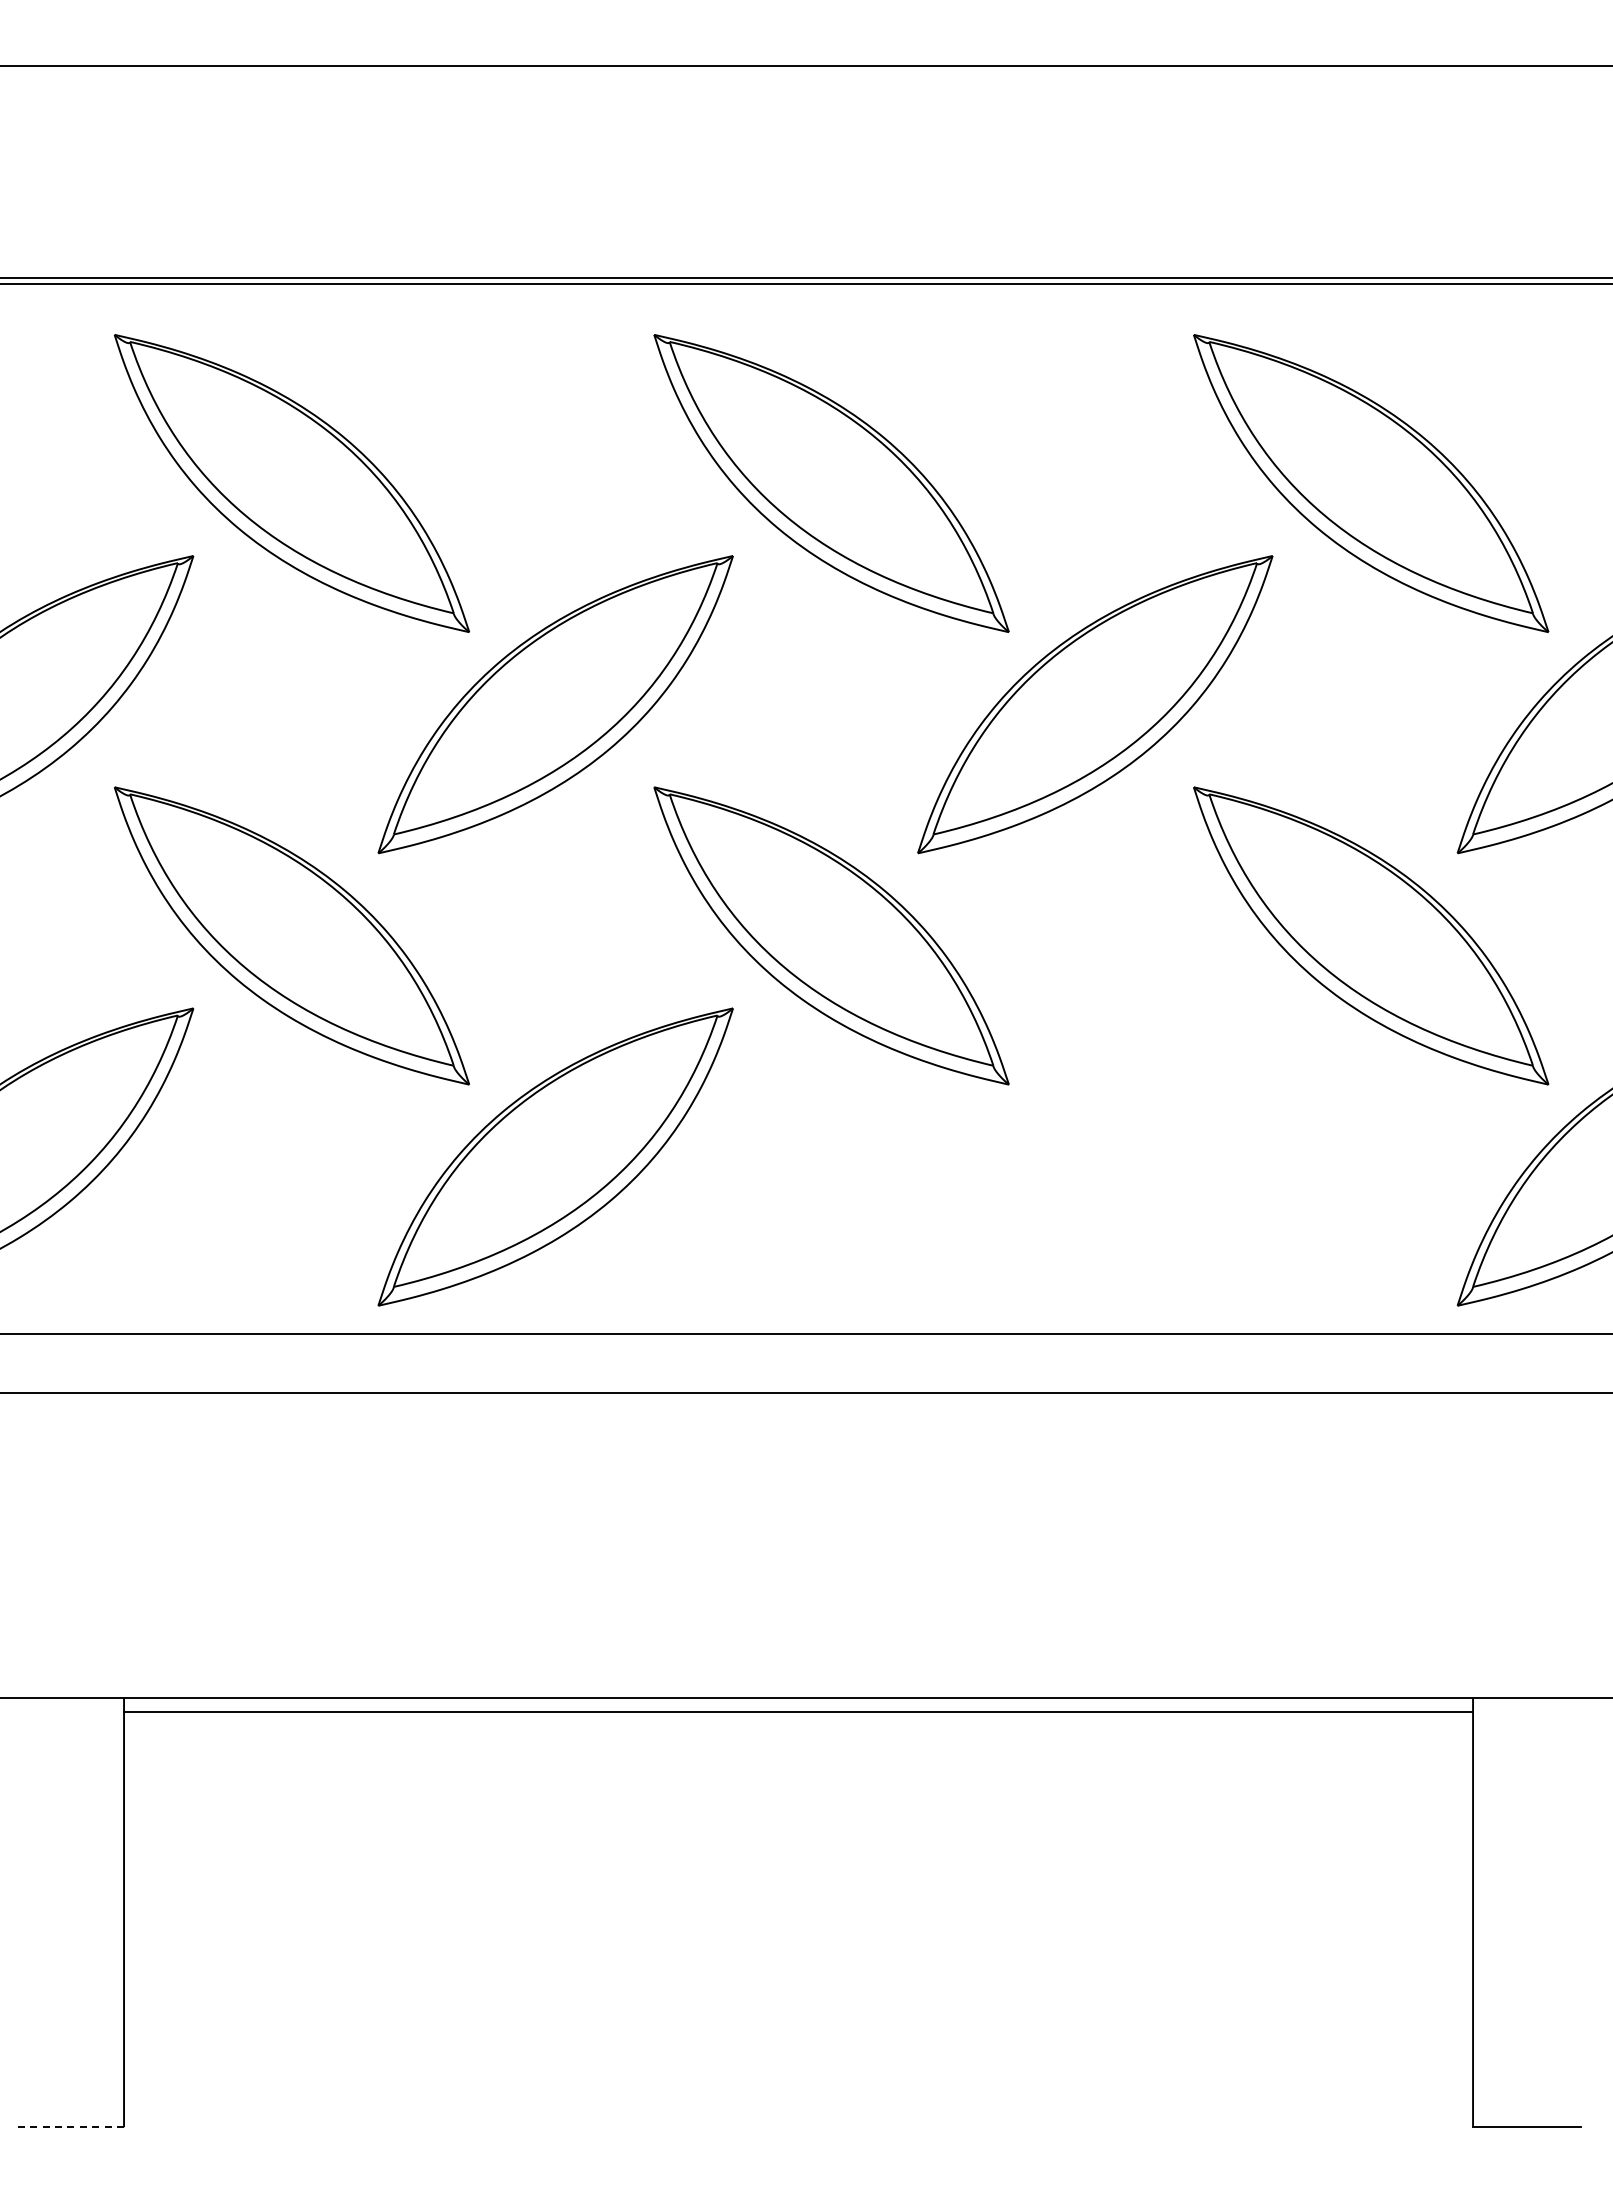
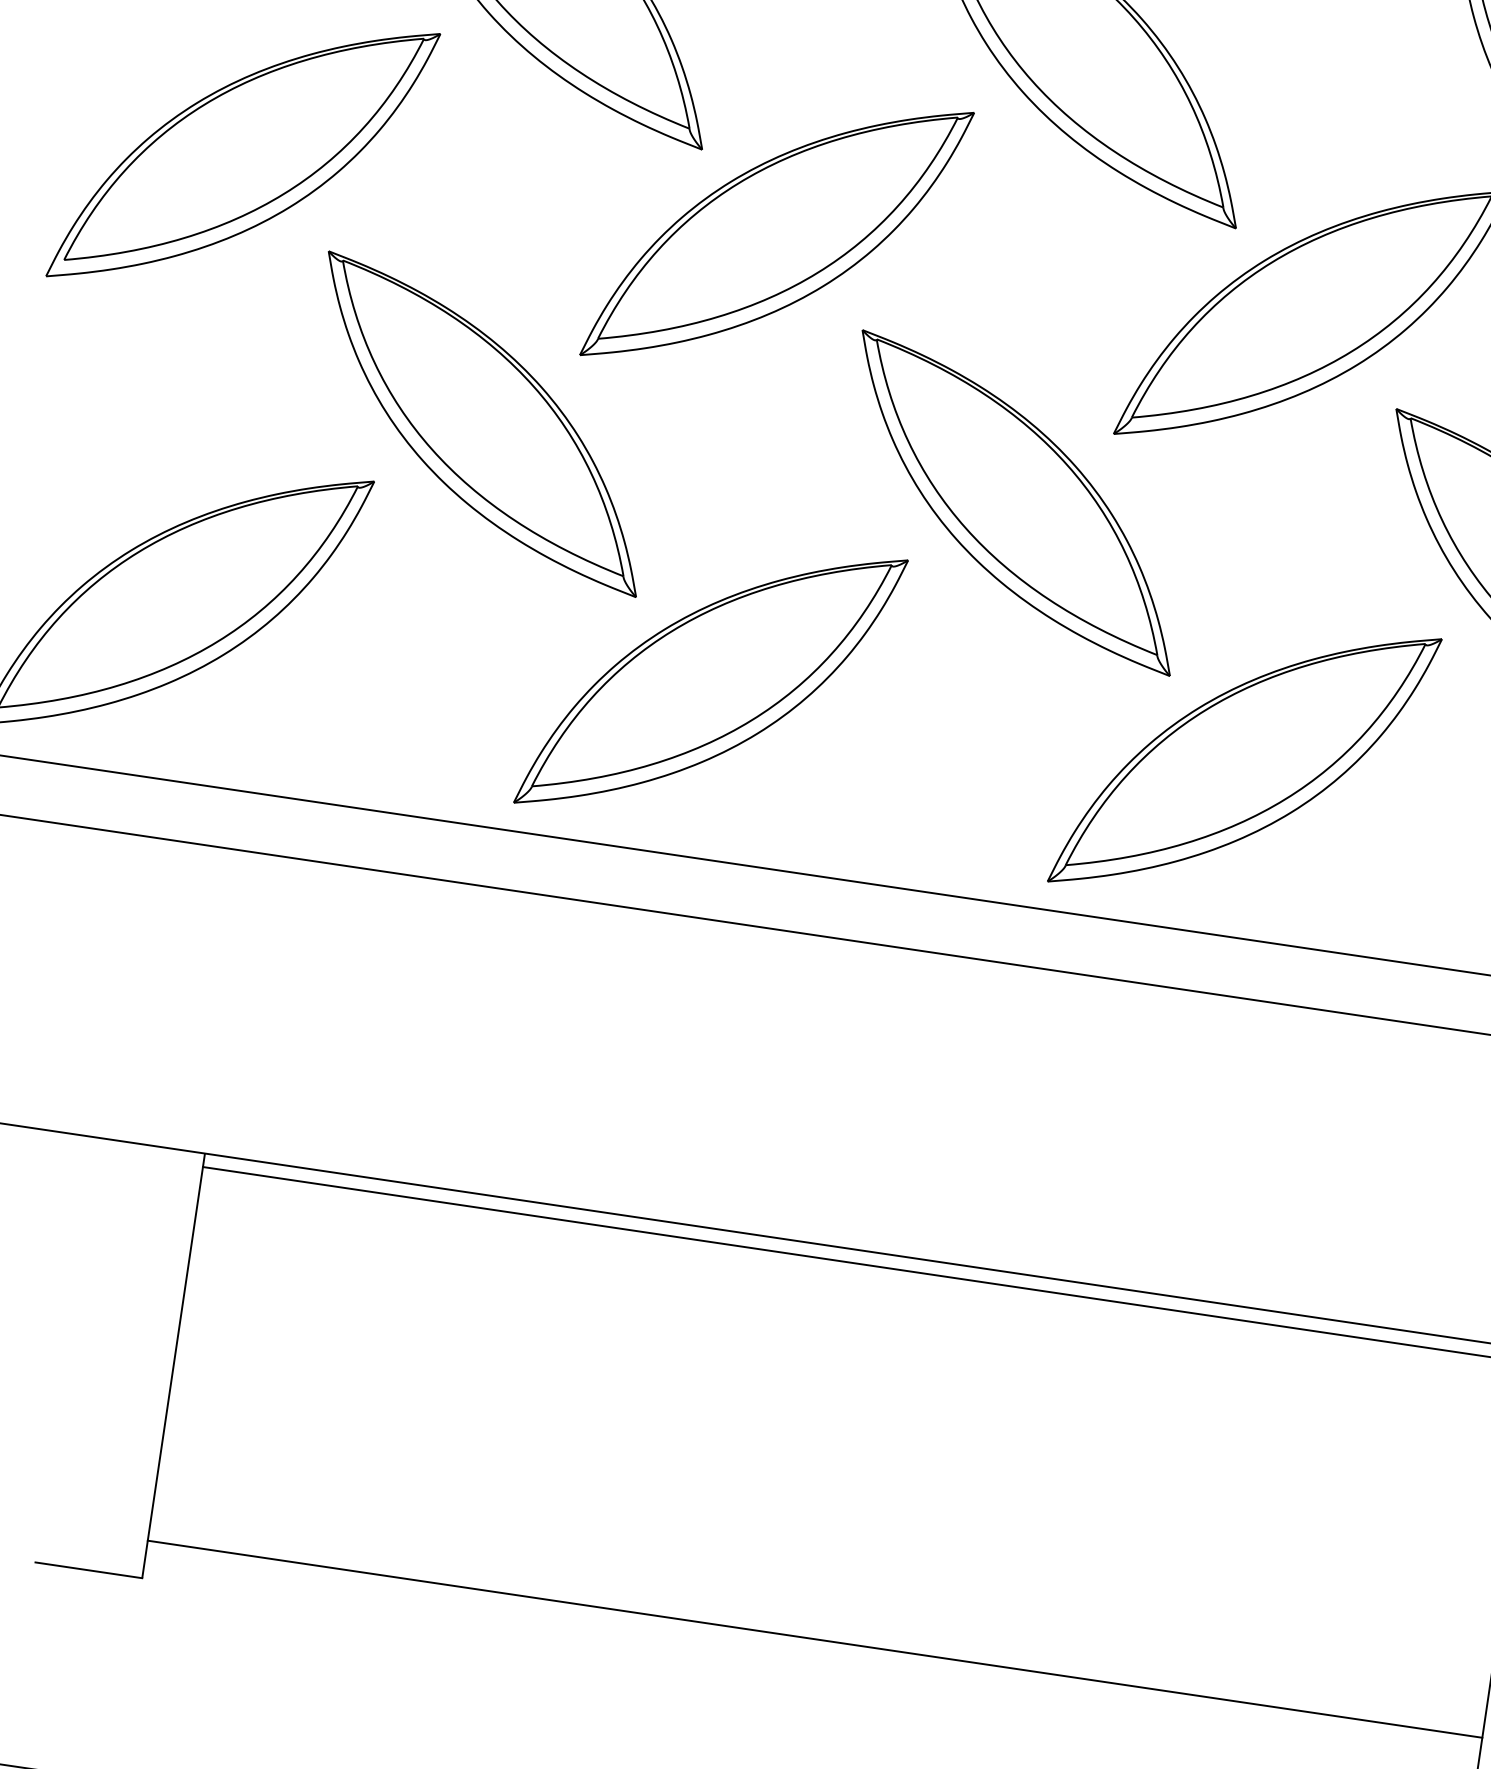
part: (1095, 1156) -> (1245, 759), added
line: (798, 2089) -> (814, 1639), added
line: (70, 2127) -> (89, 1570), dashed -> solid

